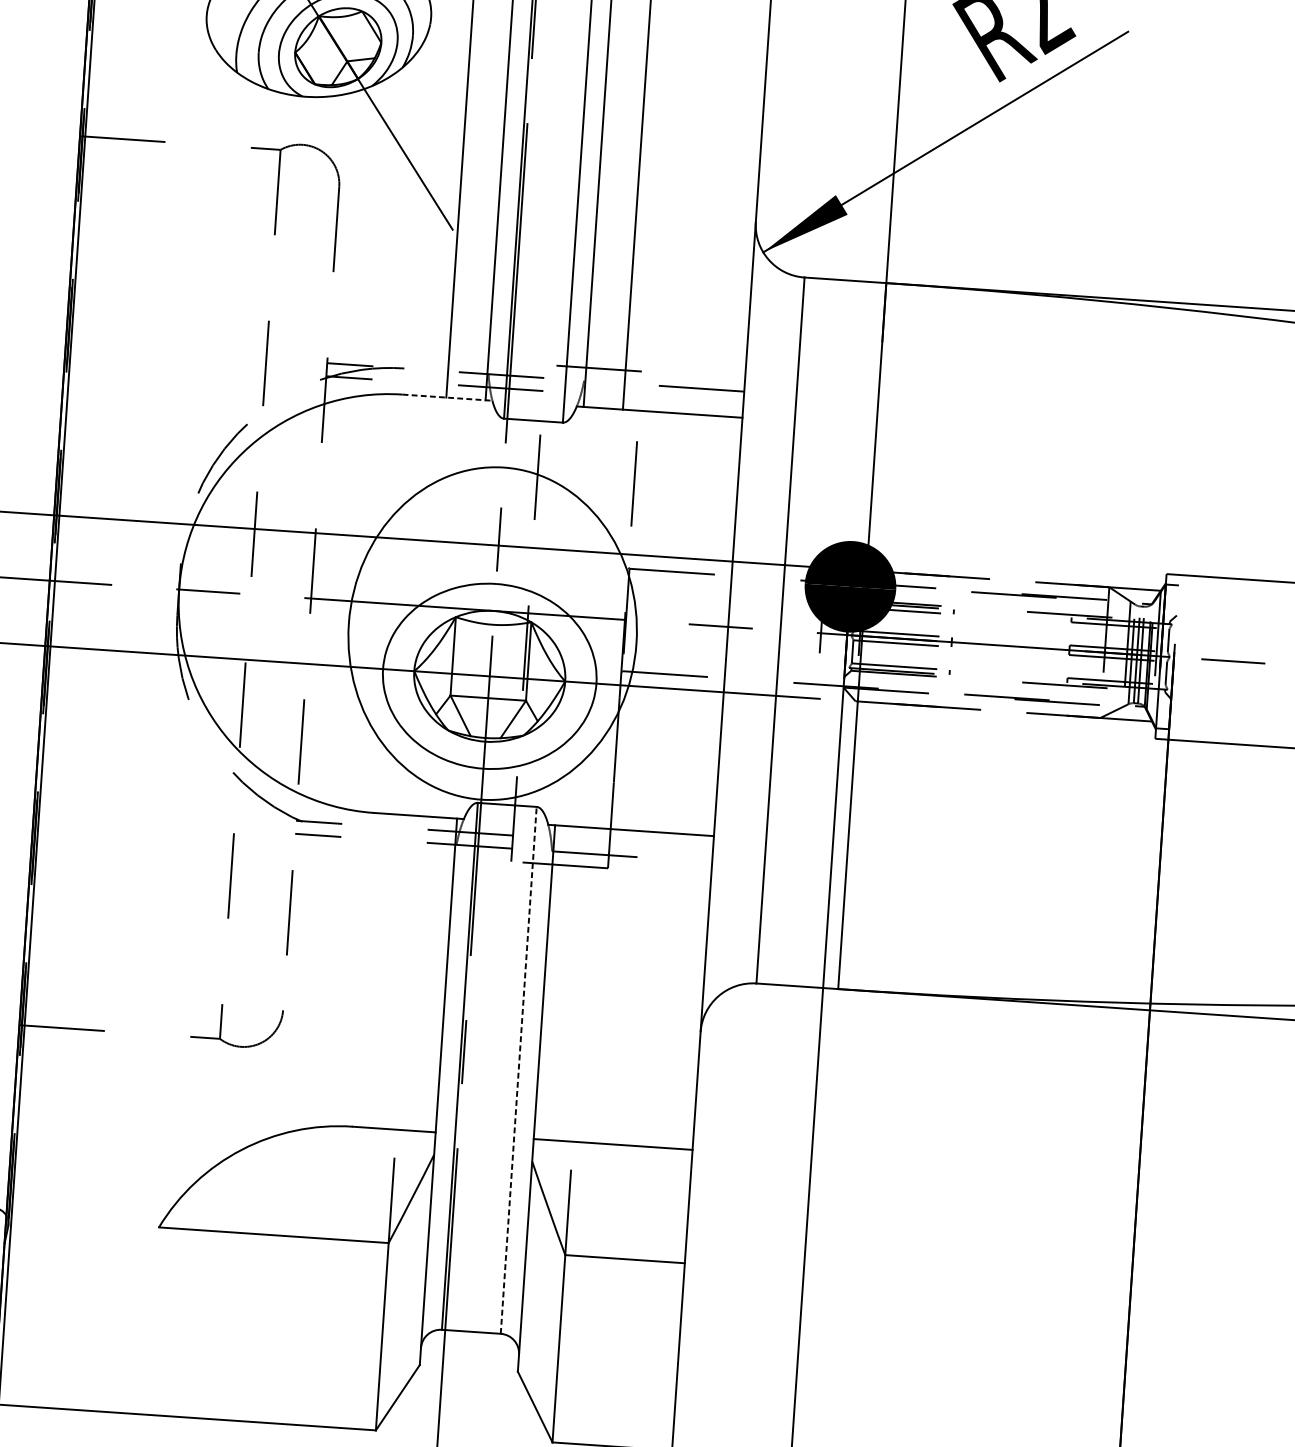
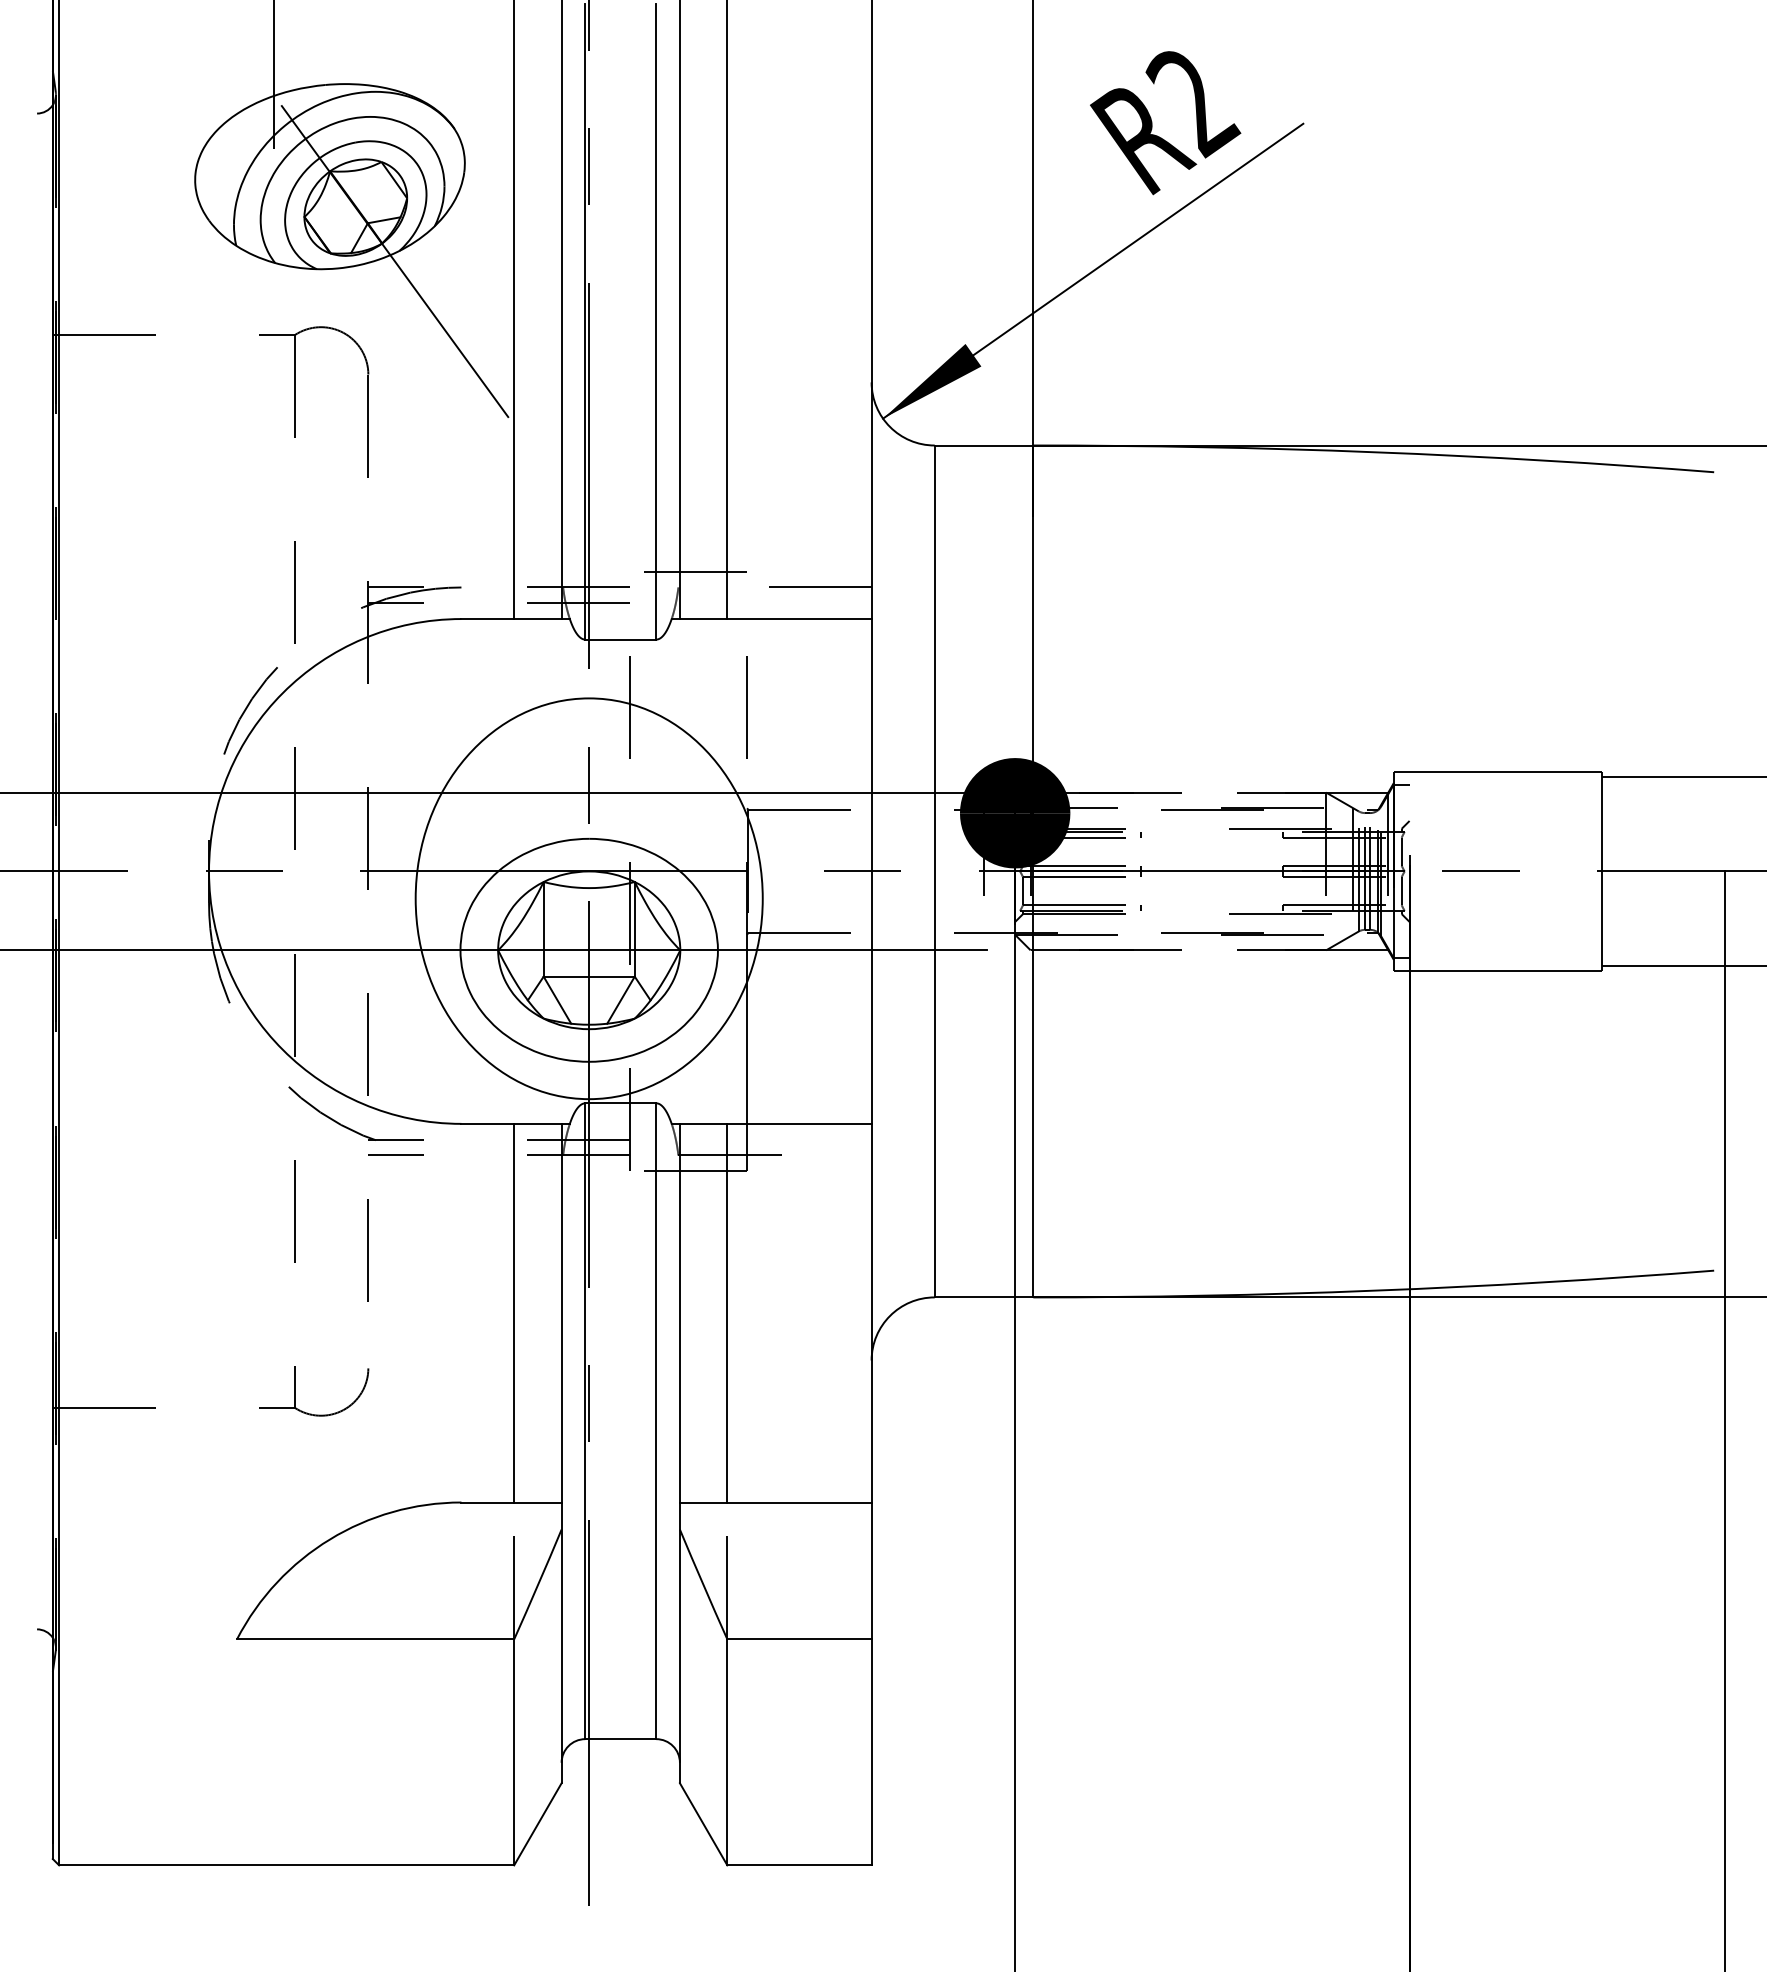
line: (448, 398) -> (516, 619), dashed -> solid
line: (407, 972) -> (514, 1312), added
line: (583, 984) -> (727, 1312), added
line: (518, 1070) -> (656, 1421), dashed -> solid

